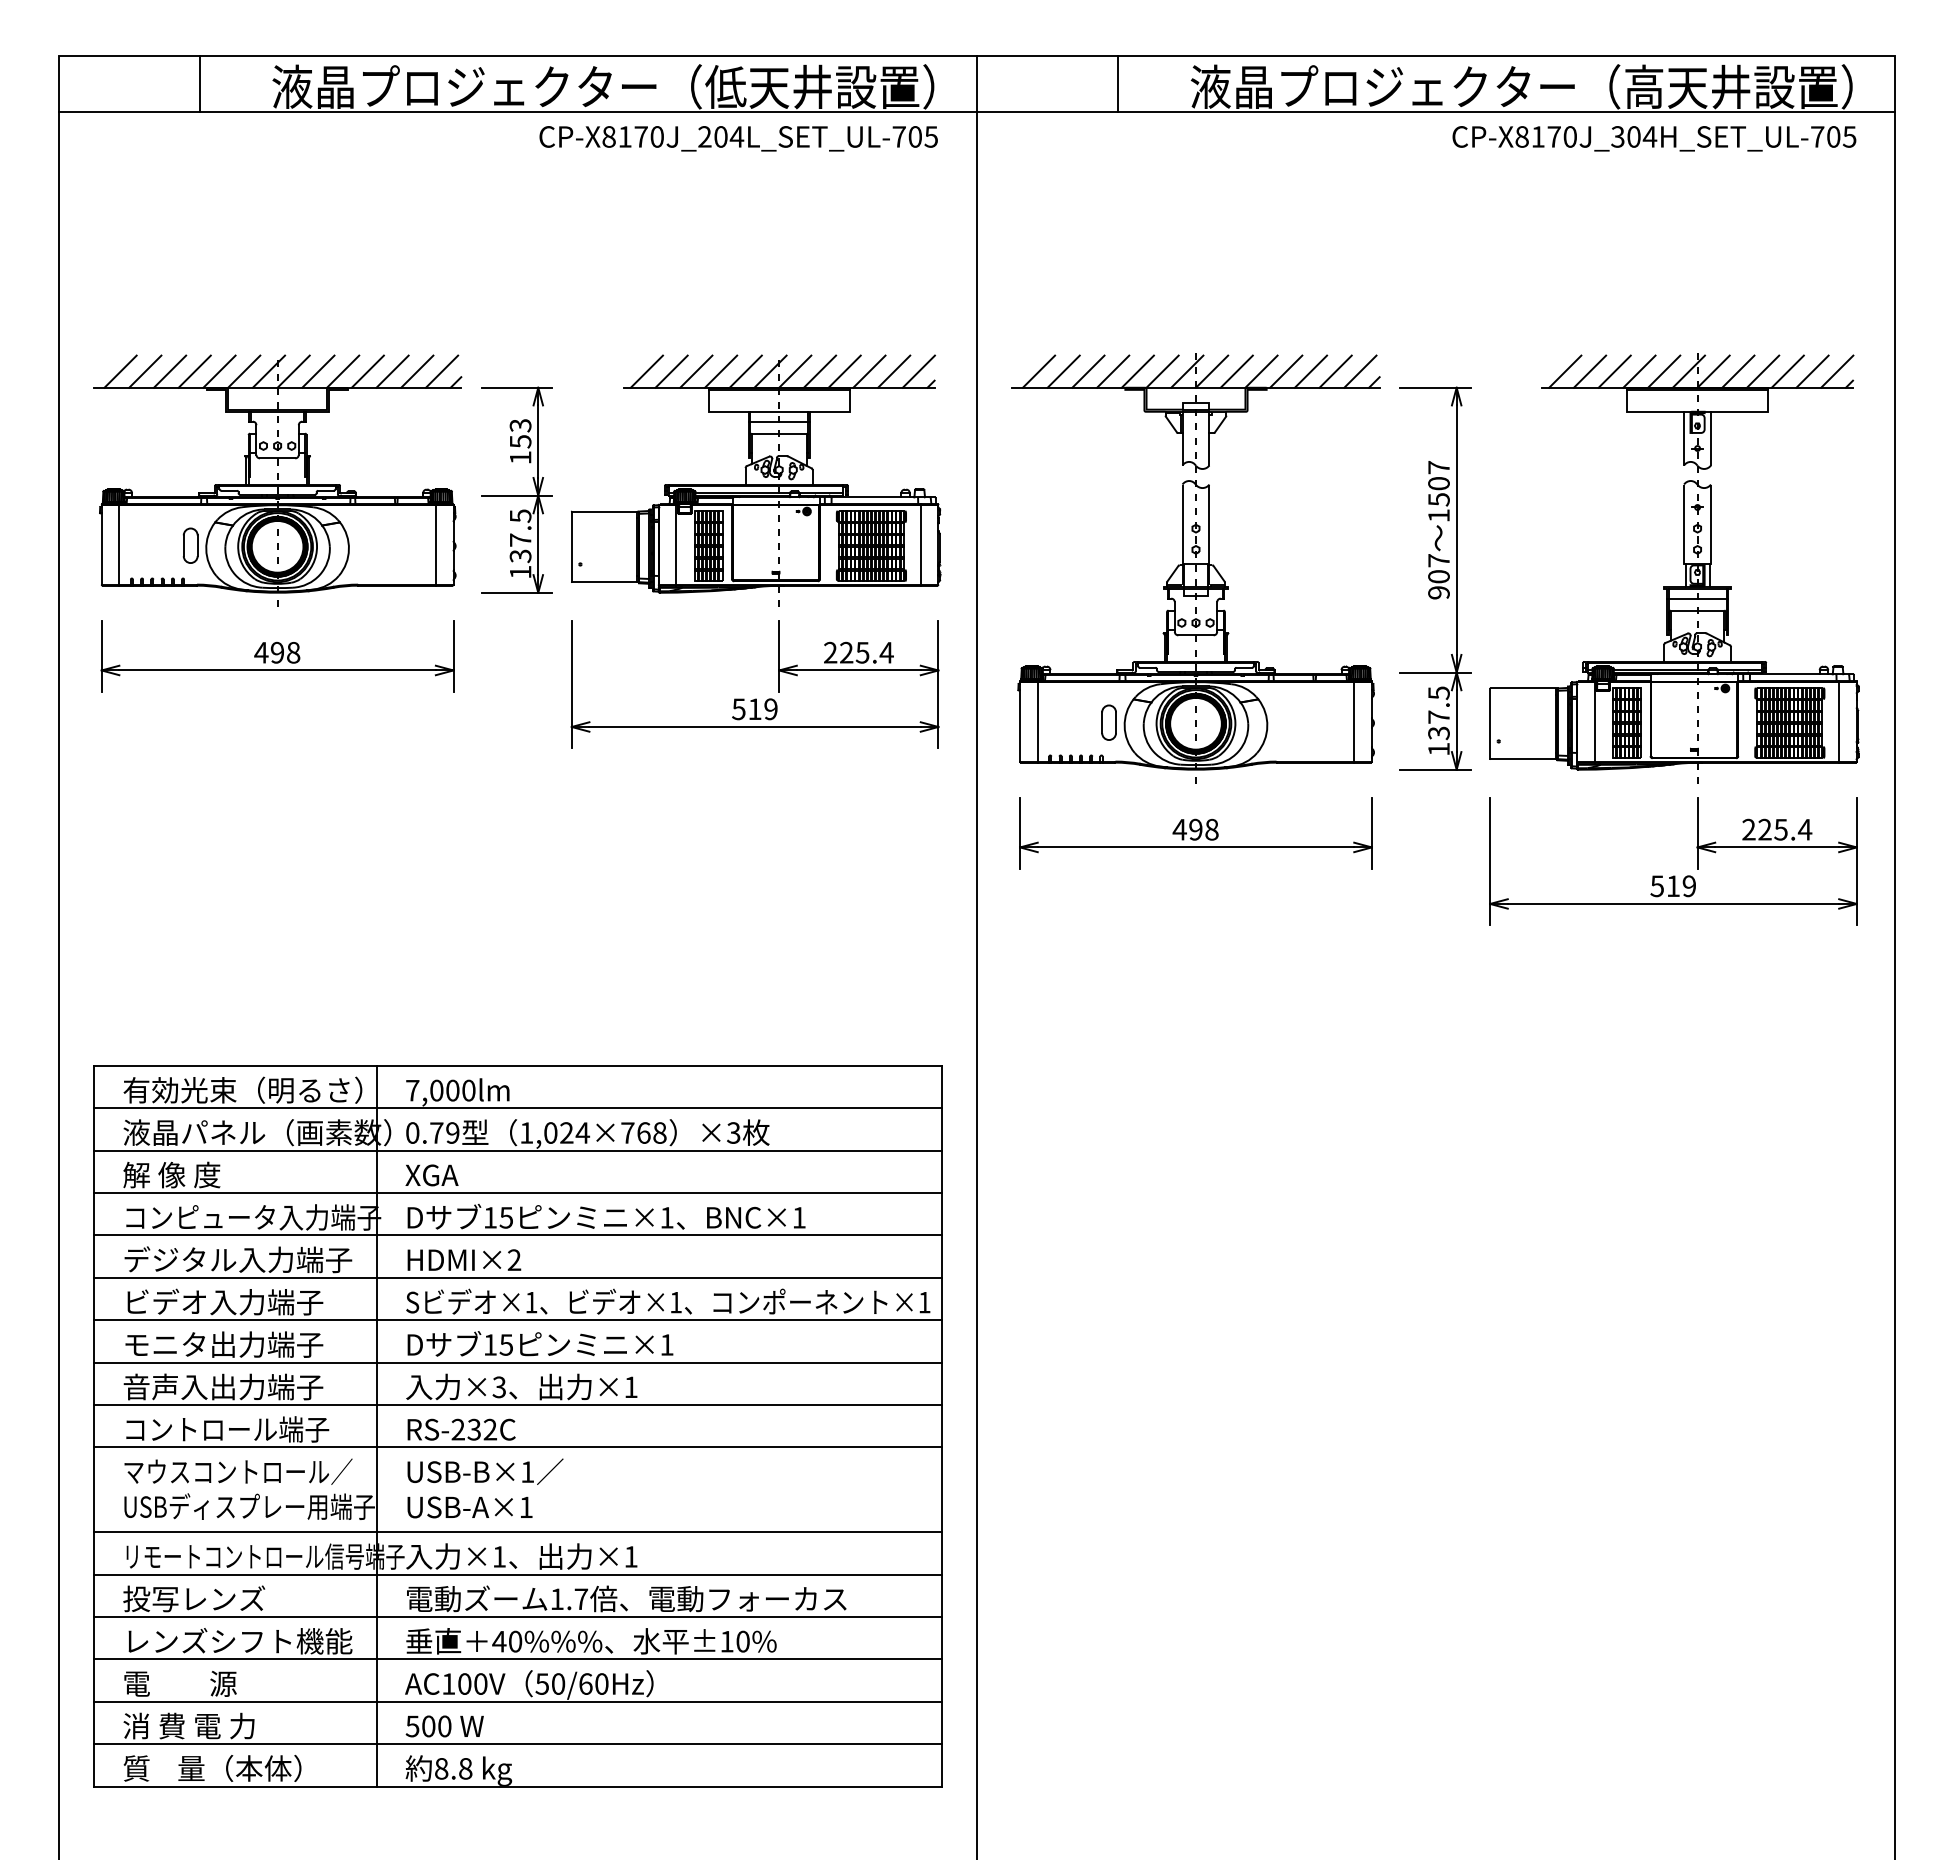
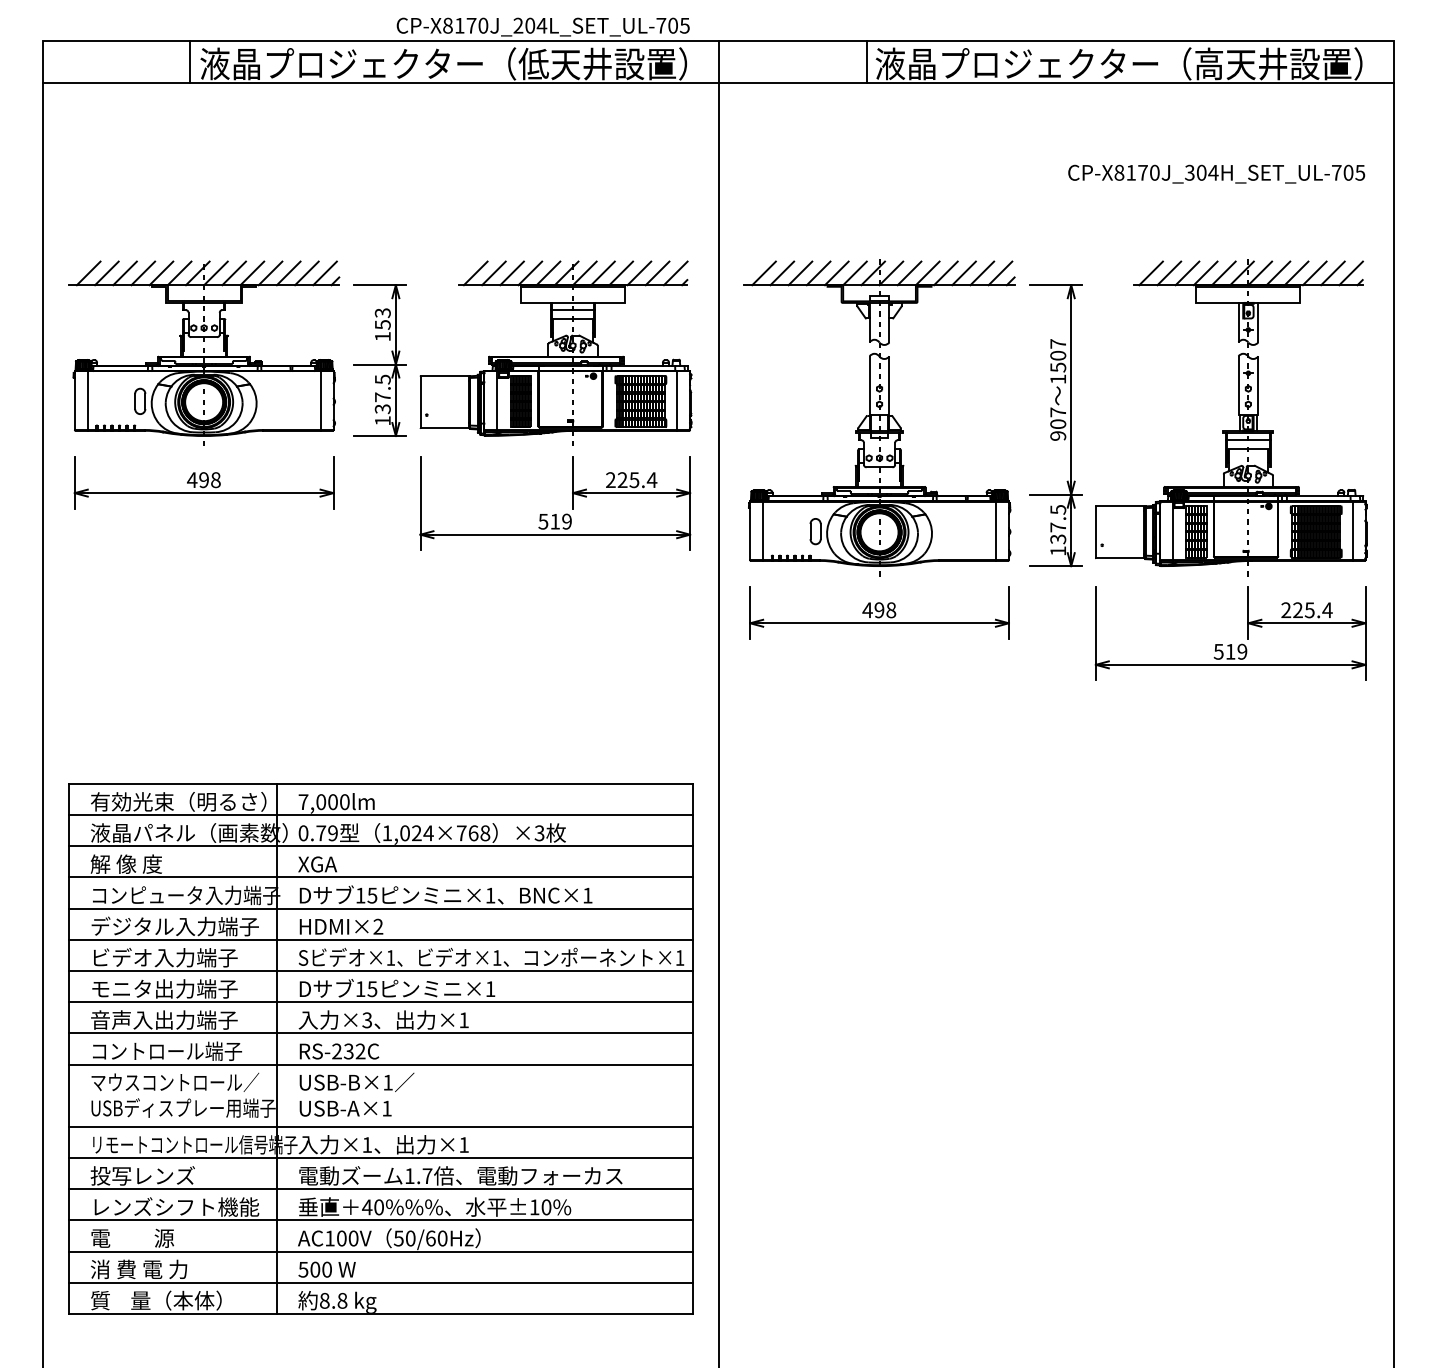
line: (199, 83) -> (190, 61), moved
line: (1118, 83) -> (867, 61), moved
text: (738, 138) -> (543, 26), moved
text: (1654, 138) -> (1216, 174), moved

